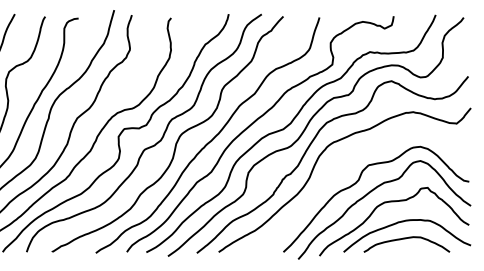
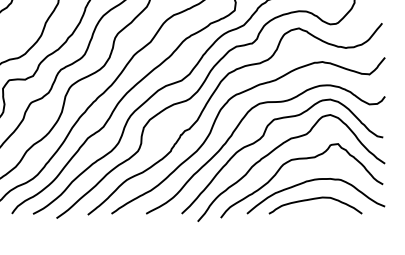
curve: (336, 171) -> (239, 126), added

